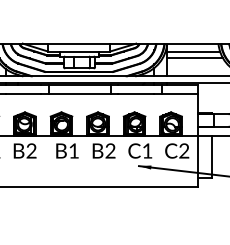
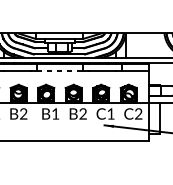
line: (193, 51) -> (145, 39), removed
line: (194, 58) -> (146, 44), removed
line: (79, 94) -> (59, 71), solid -> dashed

